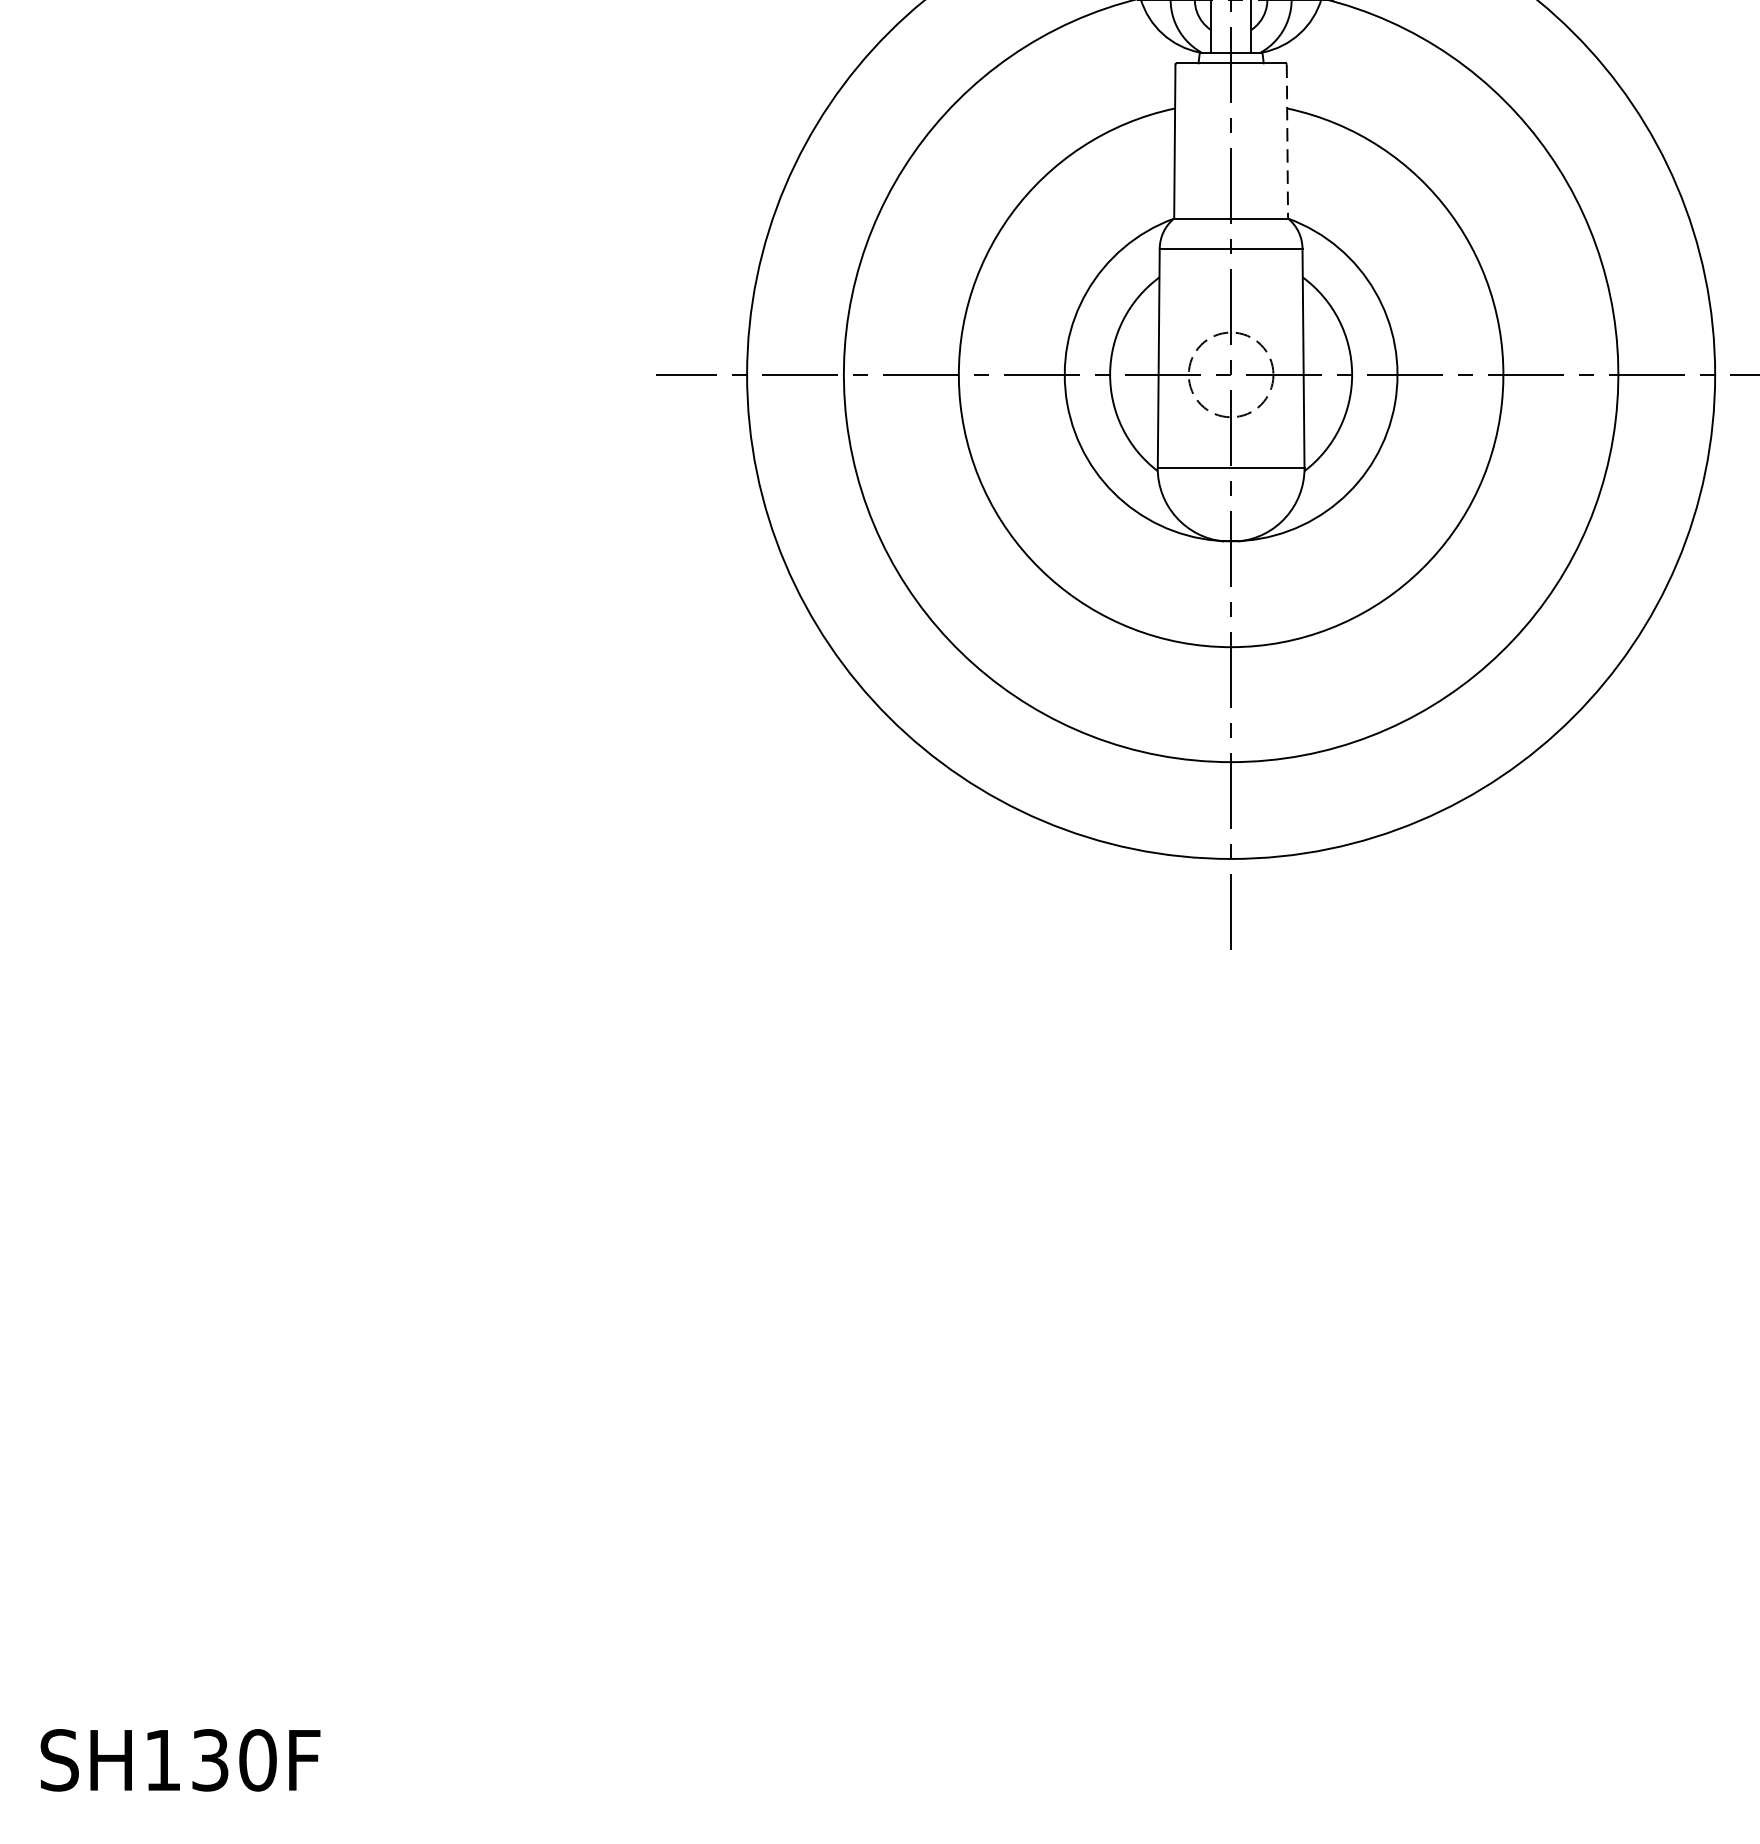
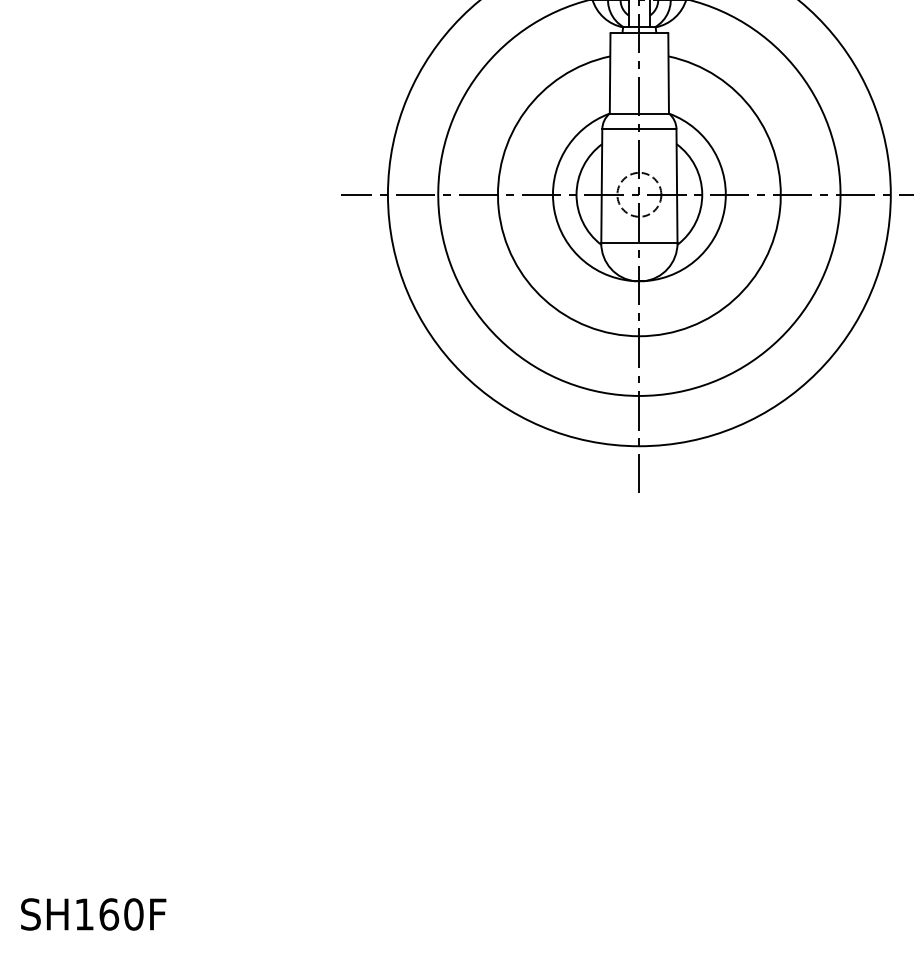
line: (1287, 143) -> (668, 74), dashed -> solid
text: (211, 1760) -> (109, 914), SH130F -> SH160F

